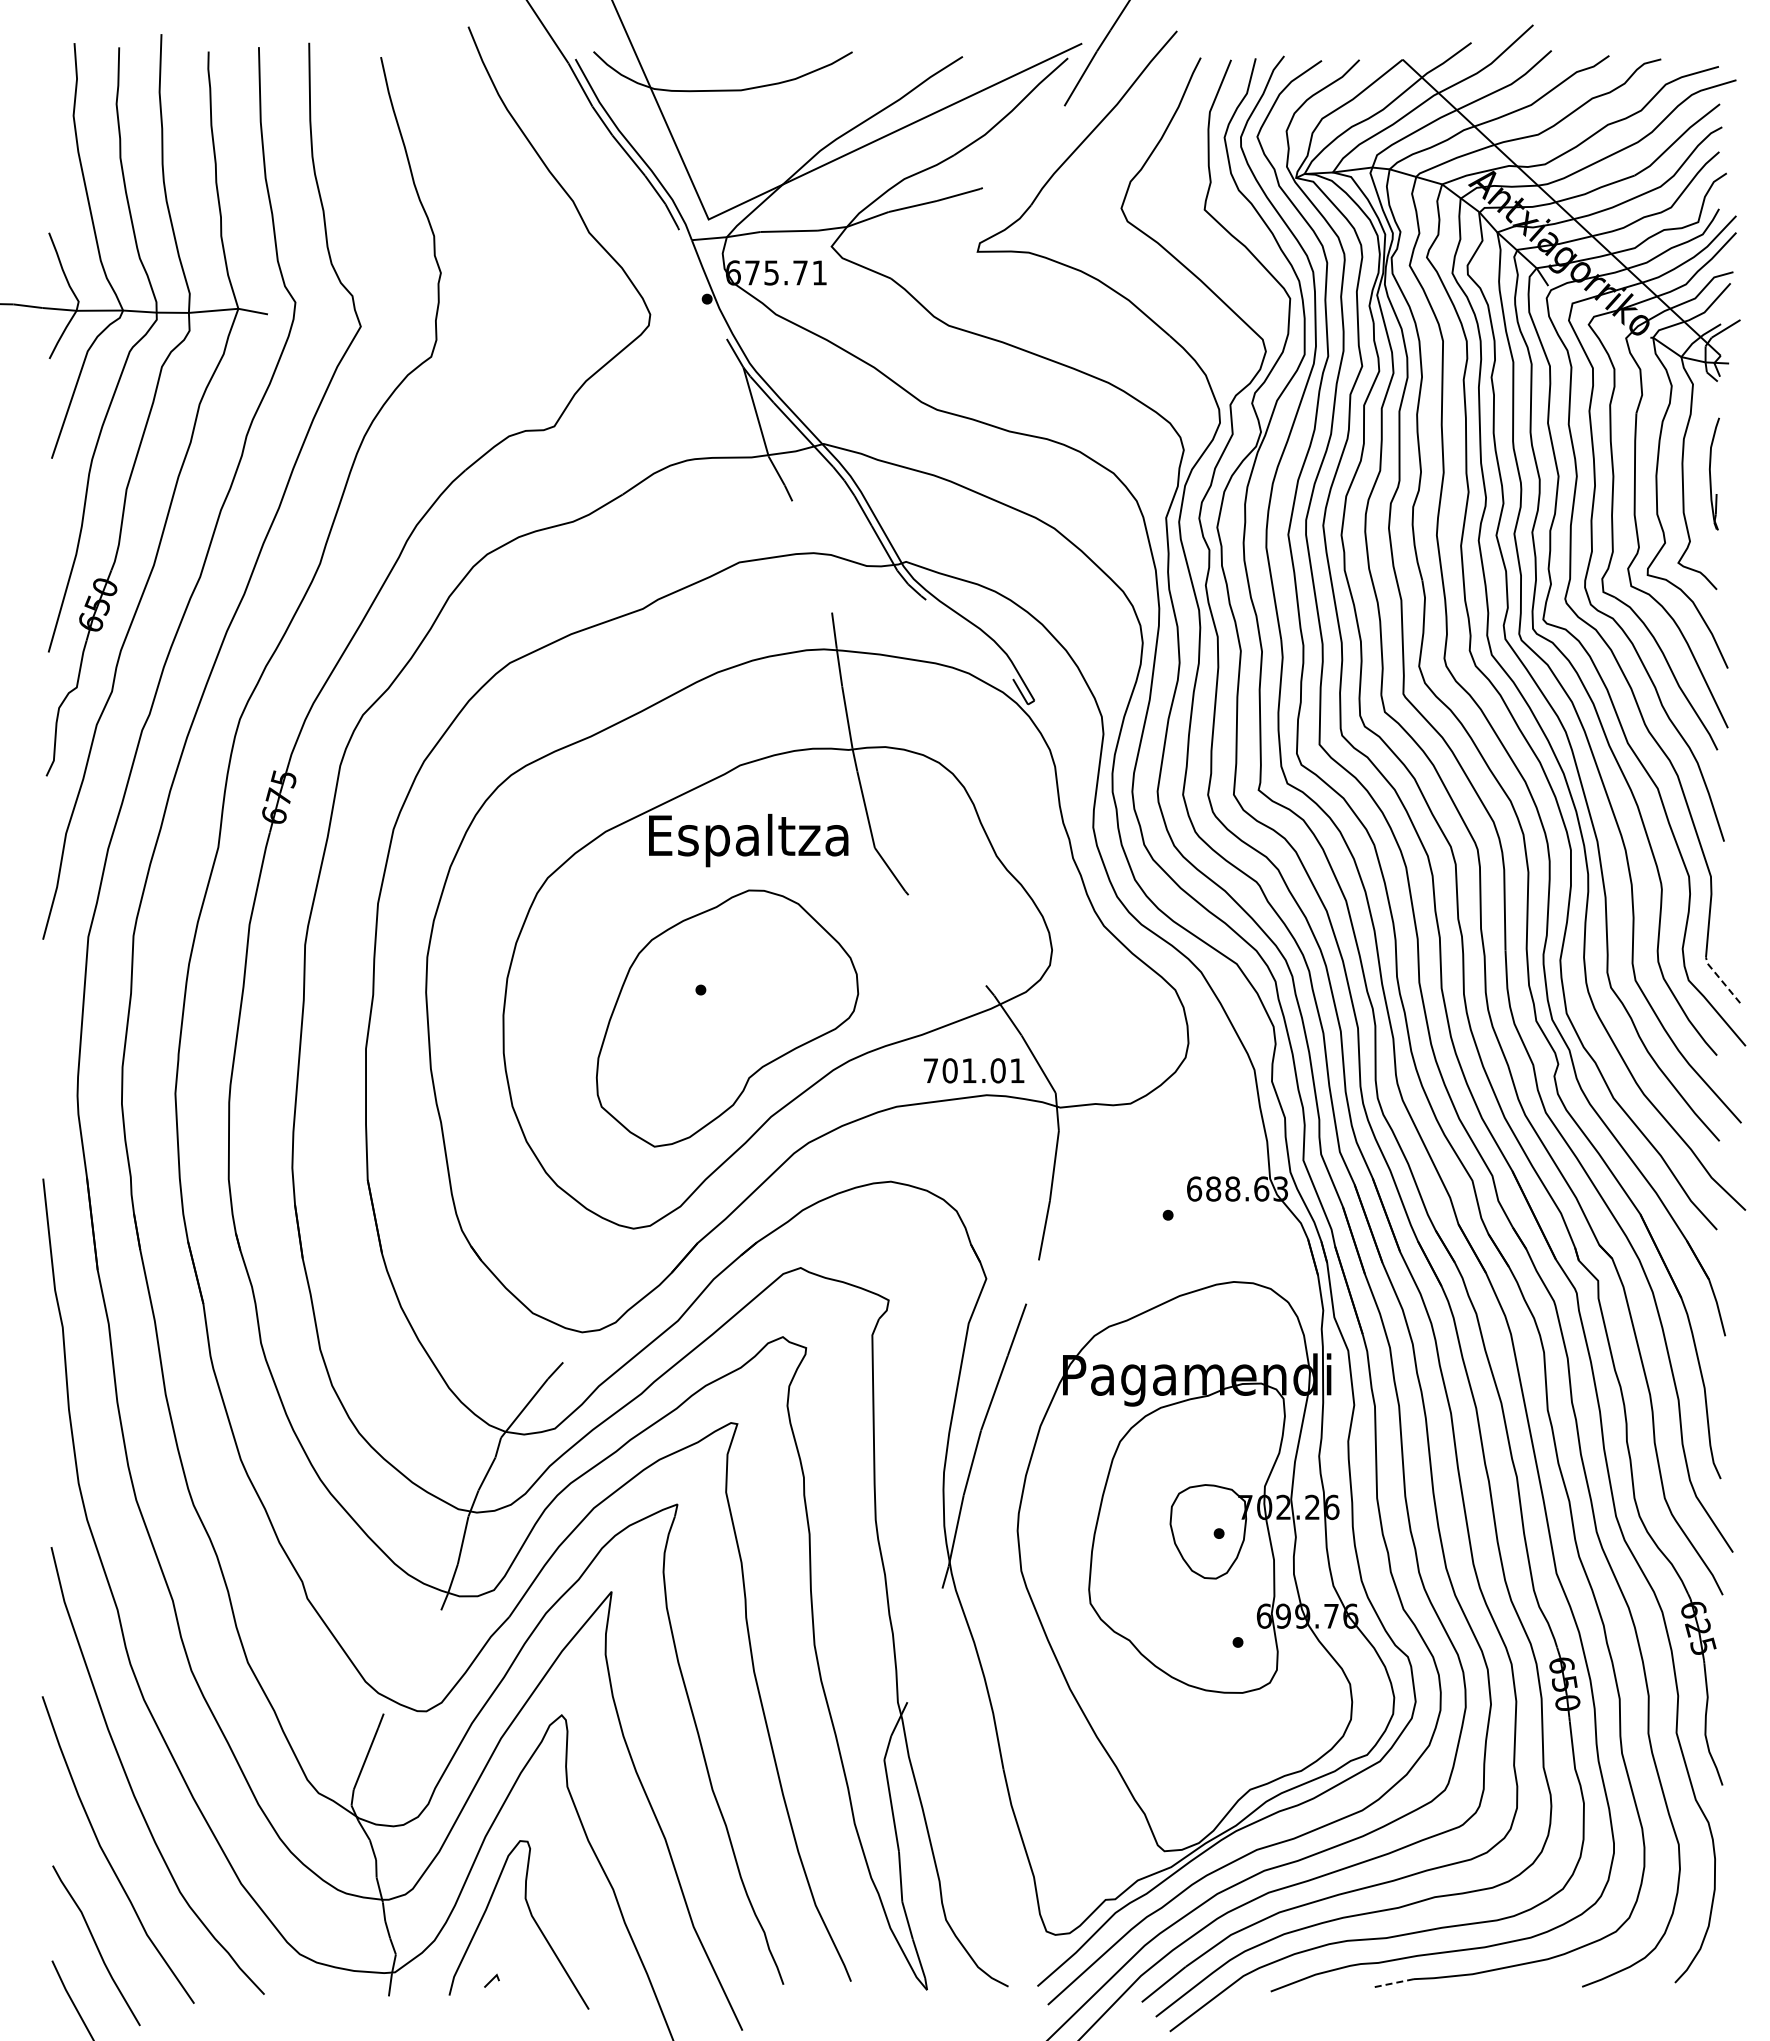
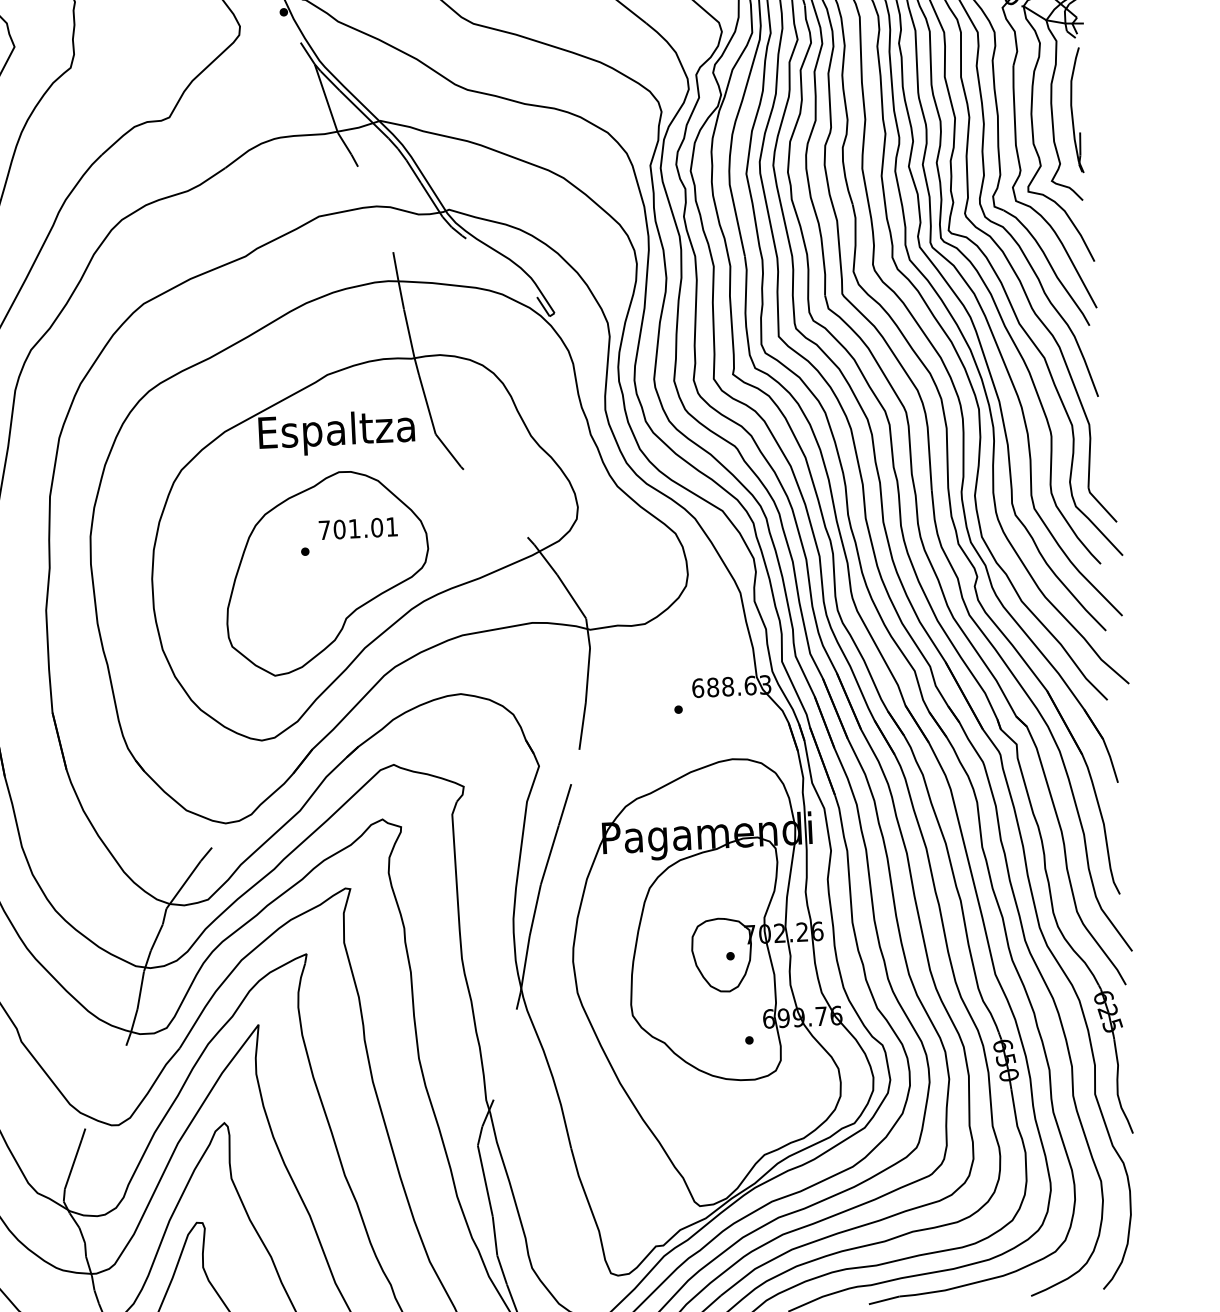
part: (1714, 473) -> (1076, 109), size x1.43
line: (1721, 980) -> (1101, 505), dashed -> solid
text: (974, 1070) -> (358, 528), moved
line: (1393, 1983) -> (883, 1300), dashed -> solid

